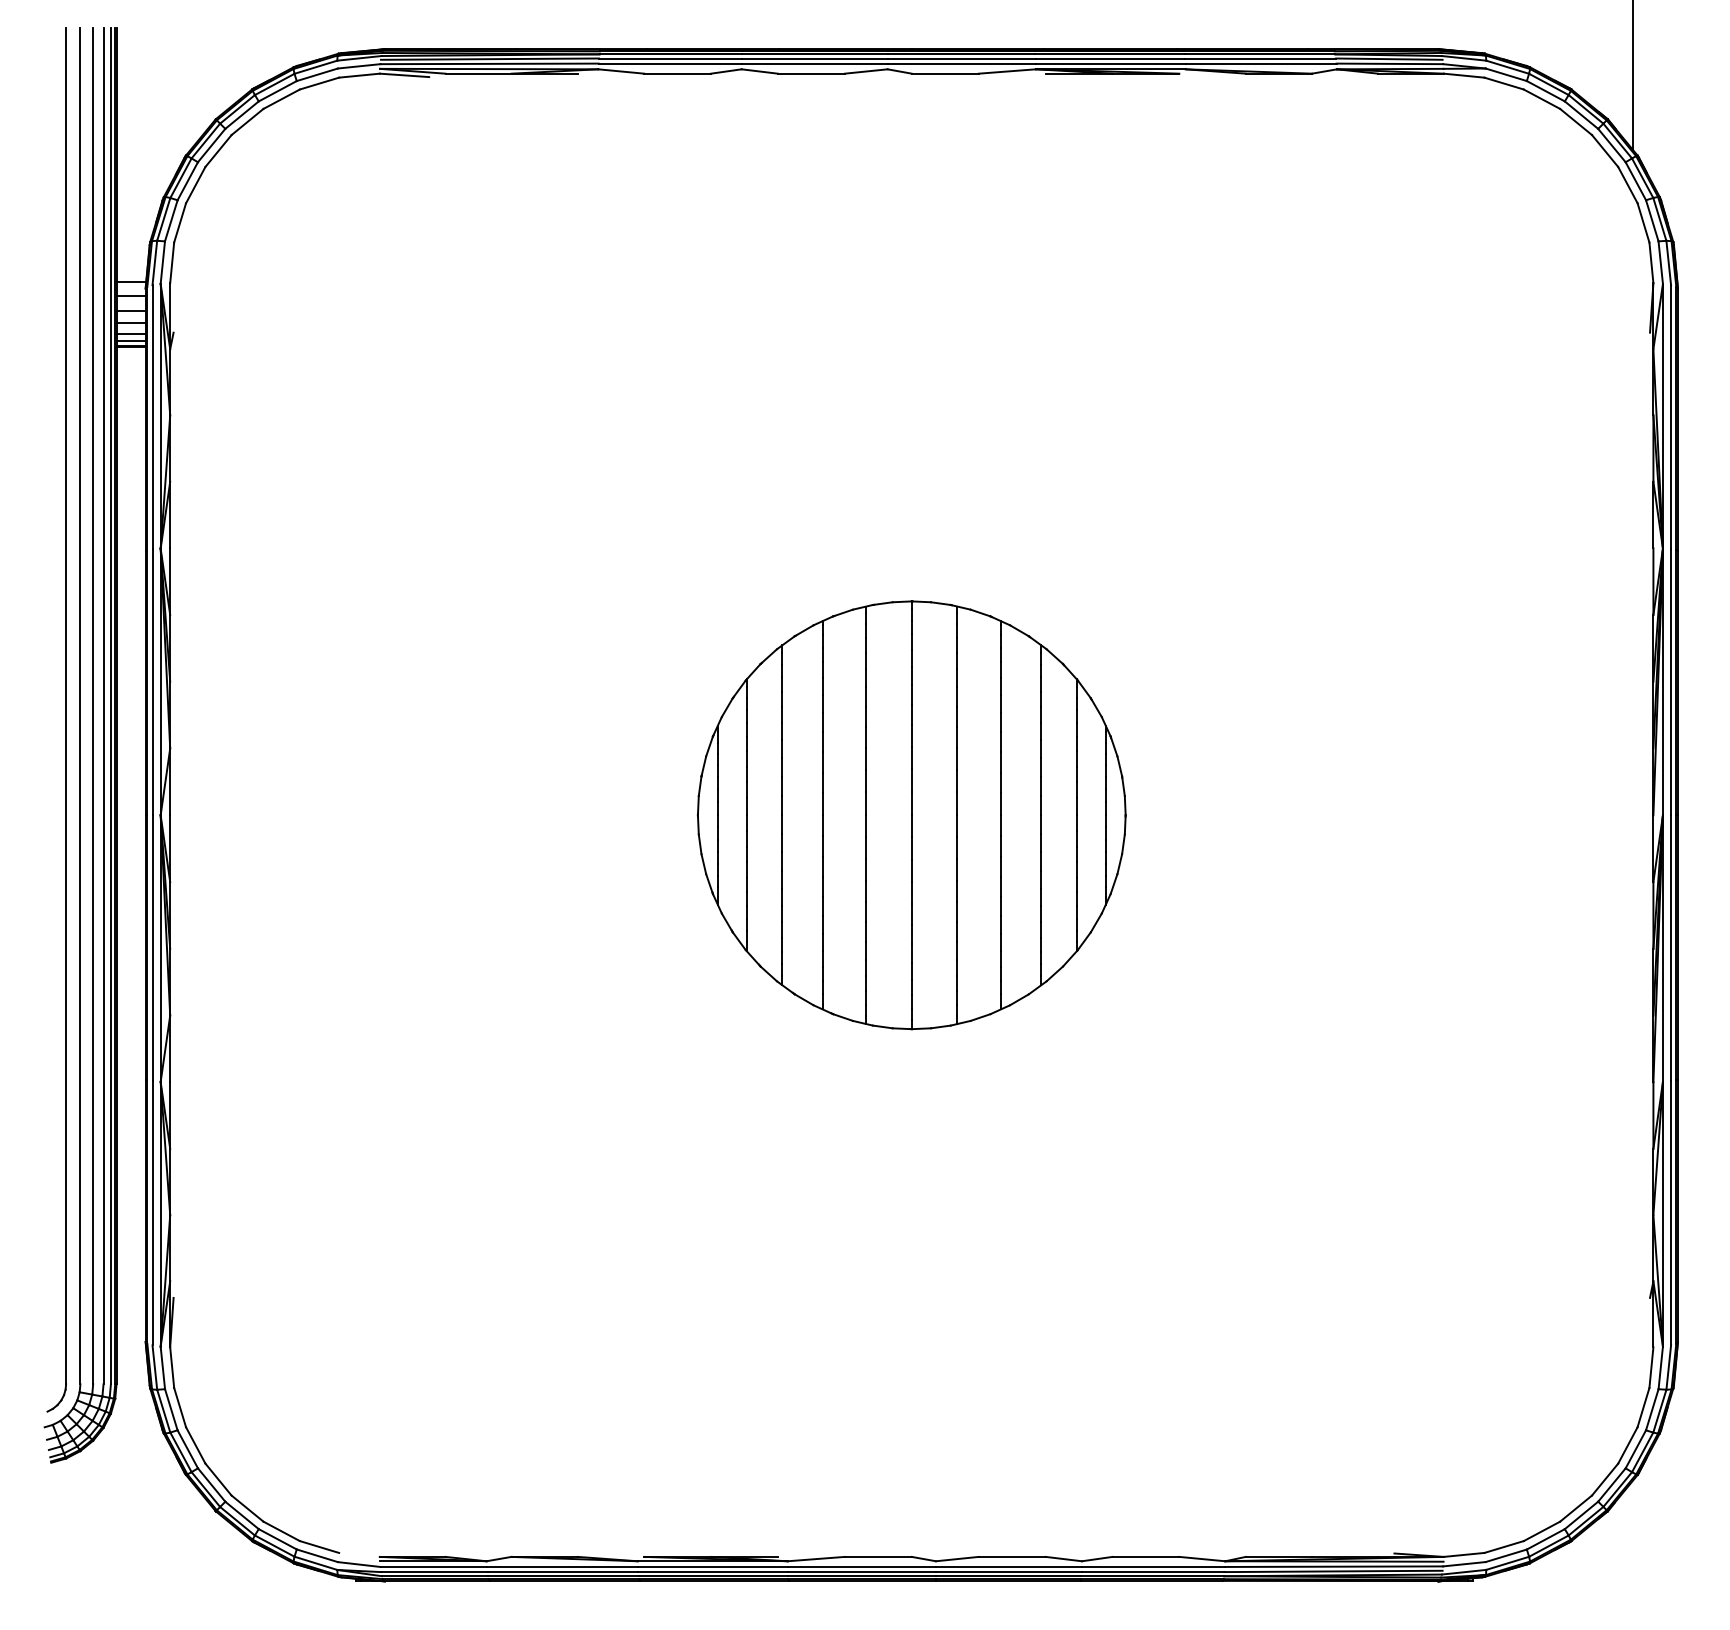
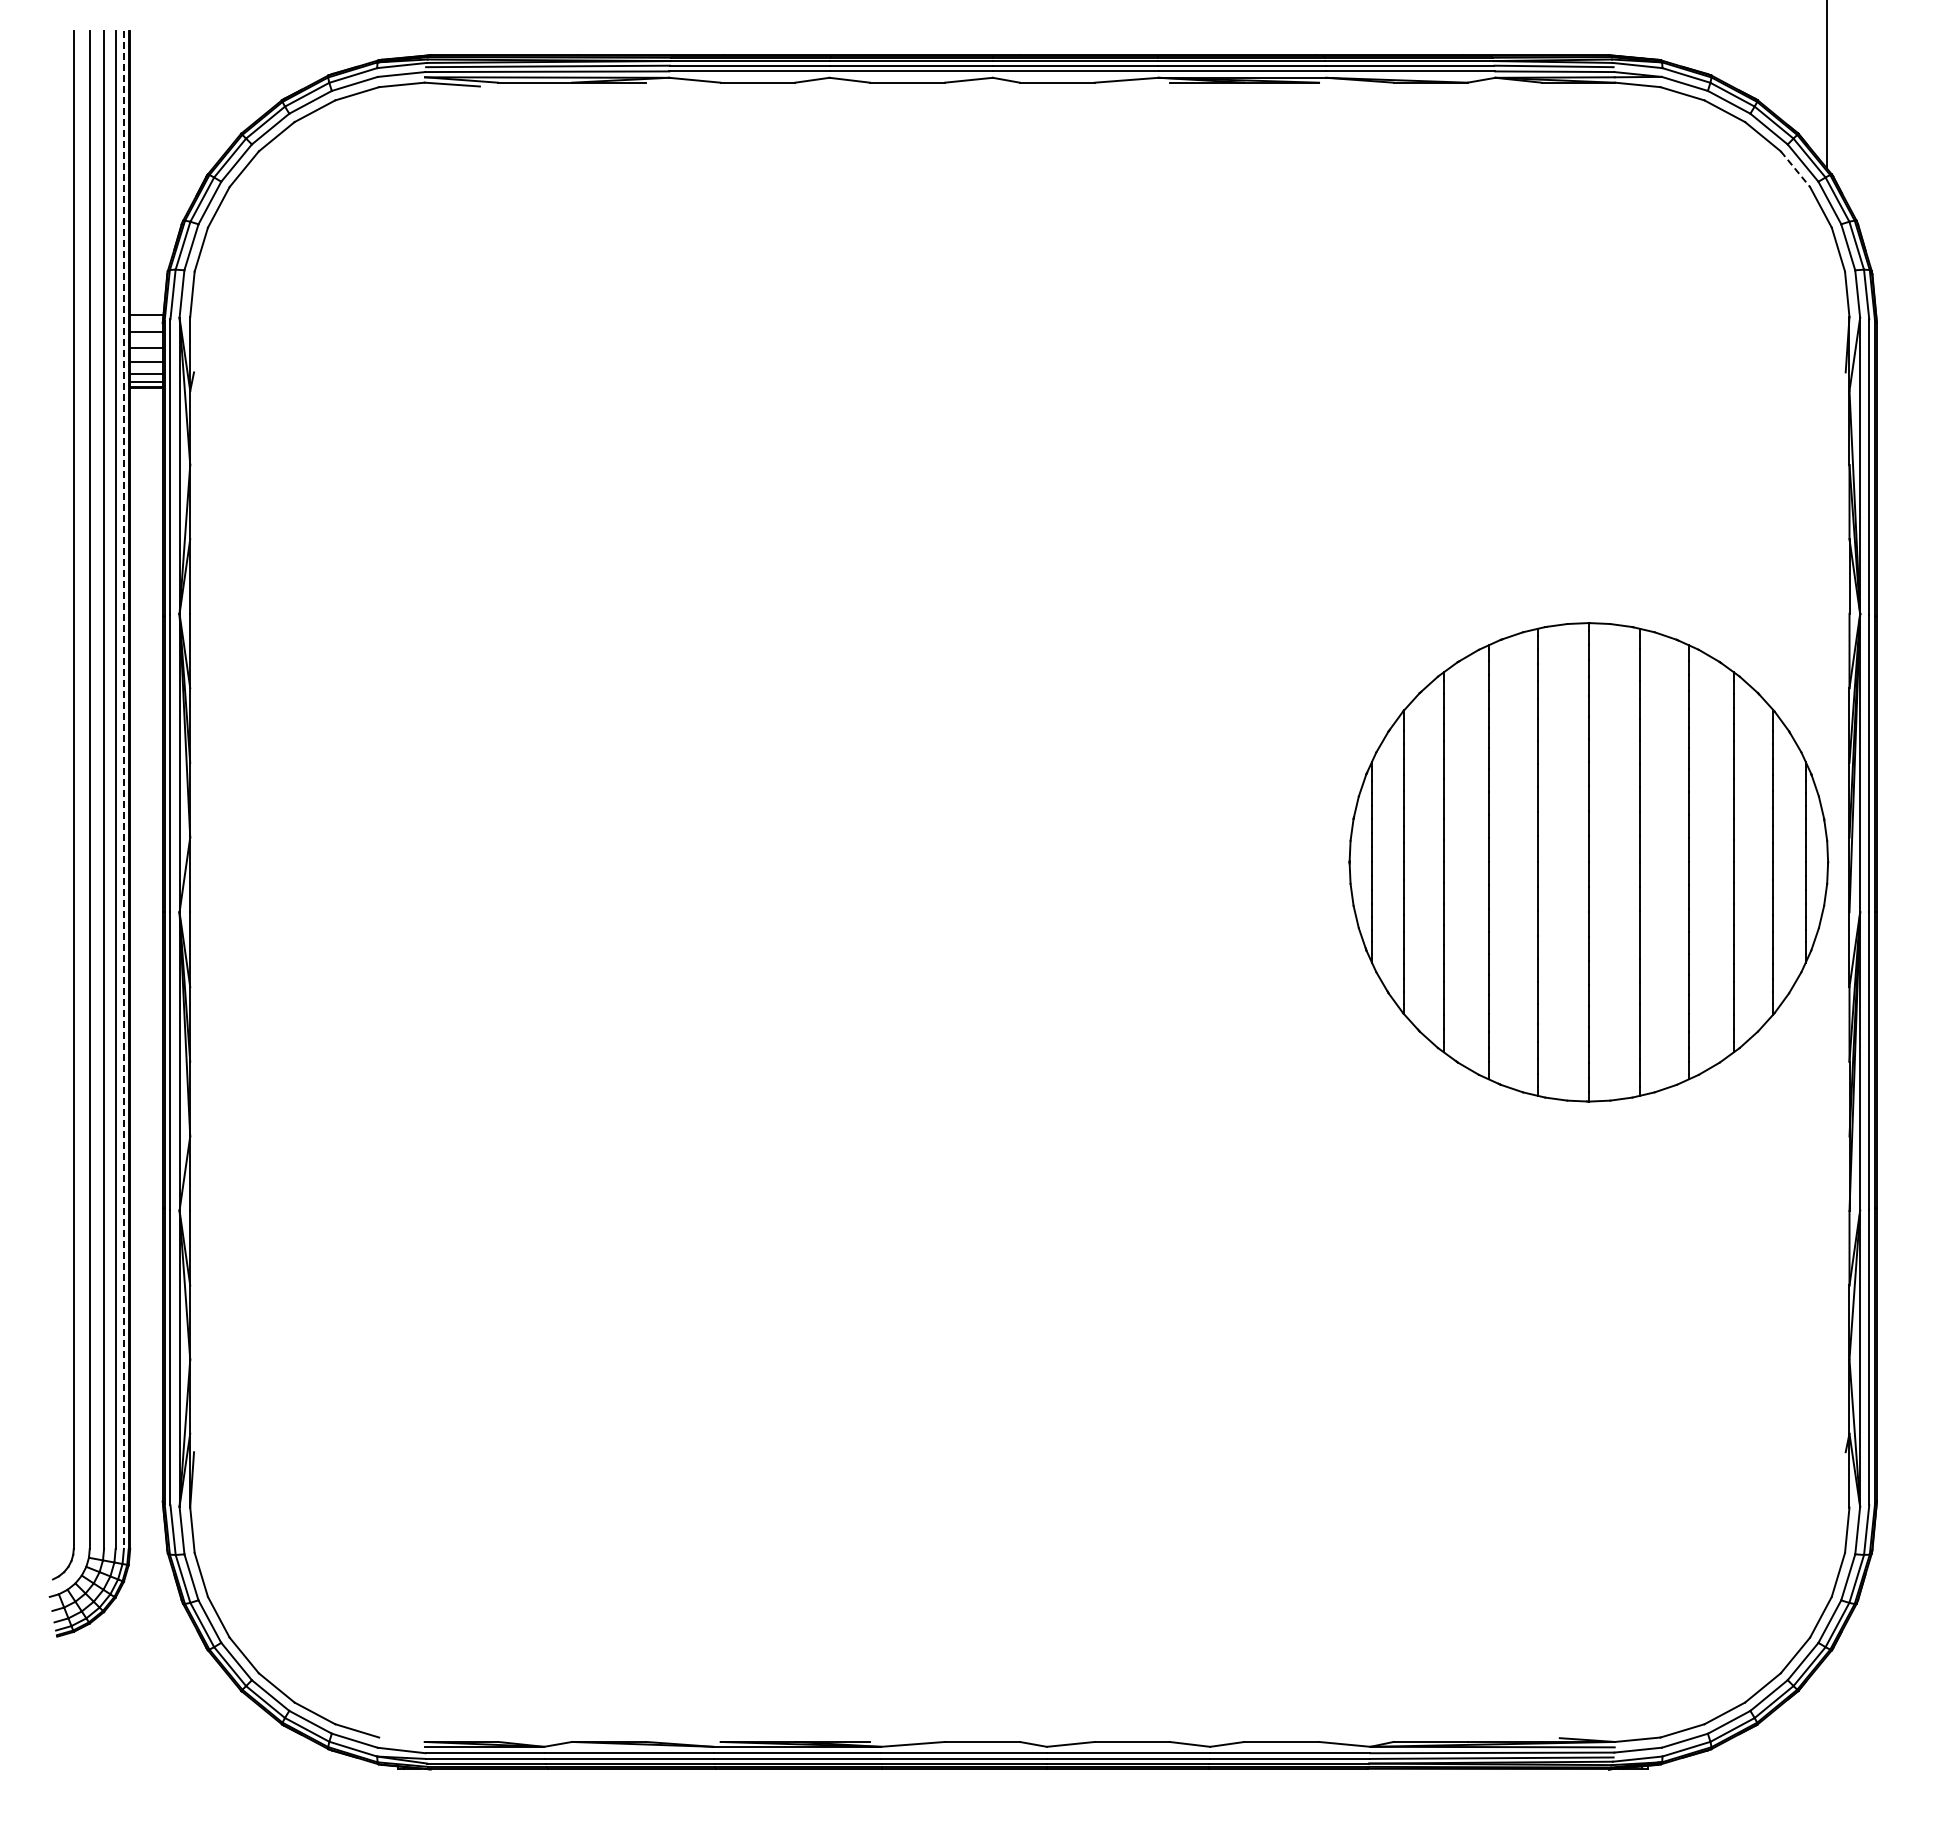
line: (1605, 151) -> (1795, 169), solid -> dashed
line: (110, 706) -> (123, 790), solid -> dashed
part: (911, 815) -> (1588, 862), moved

